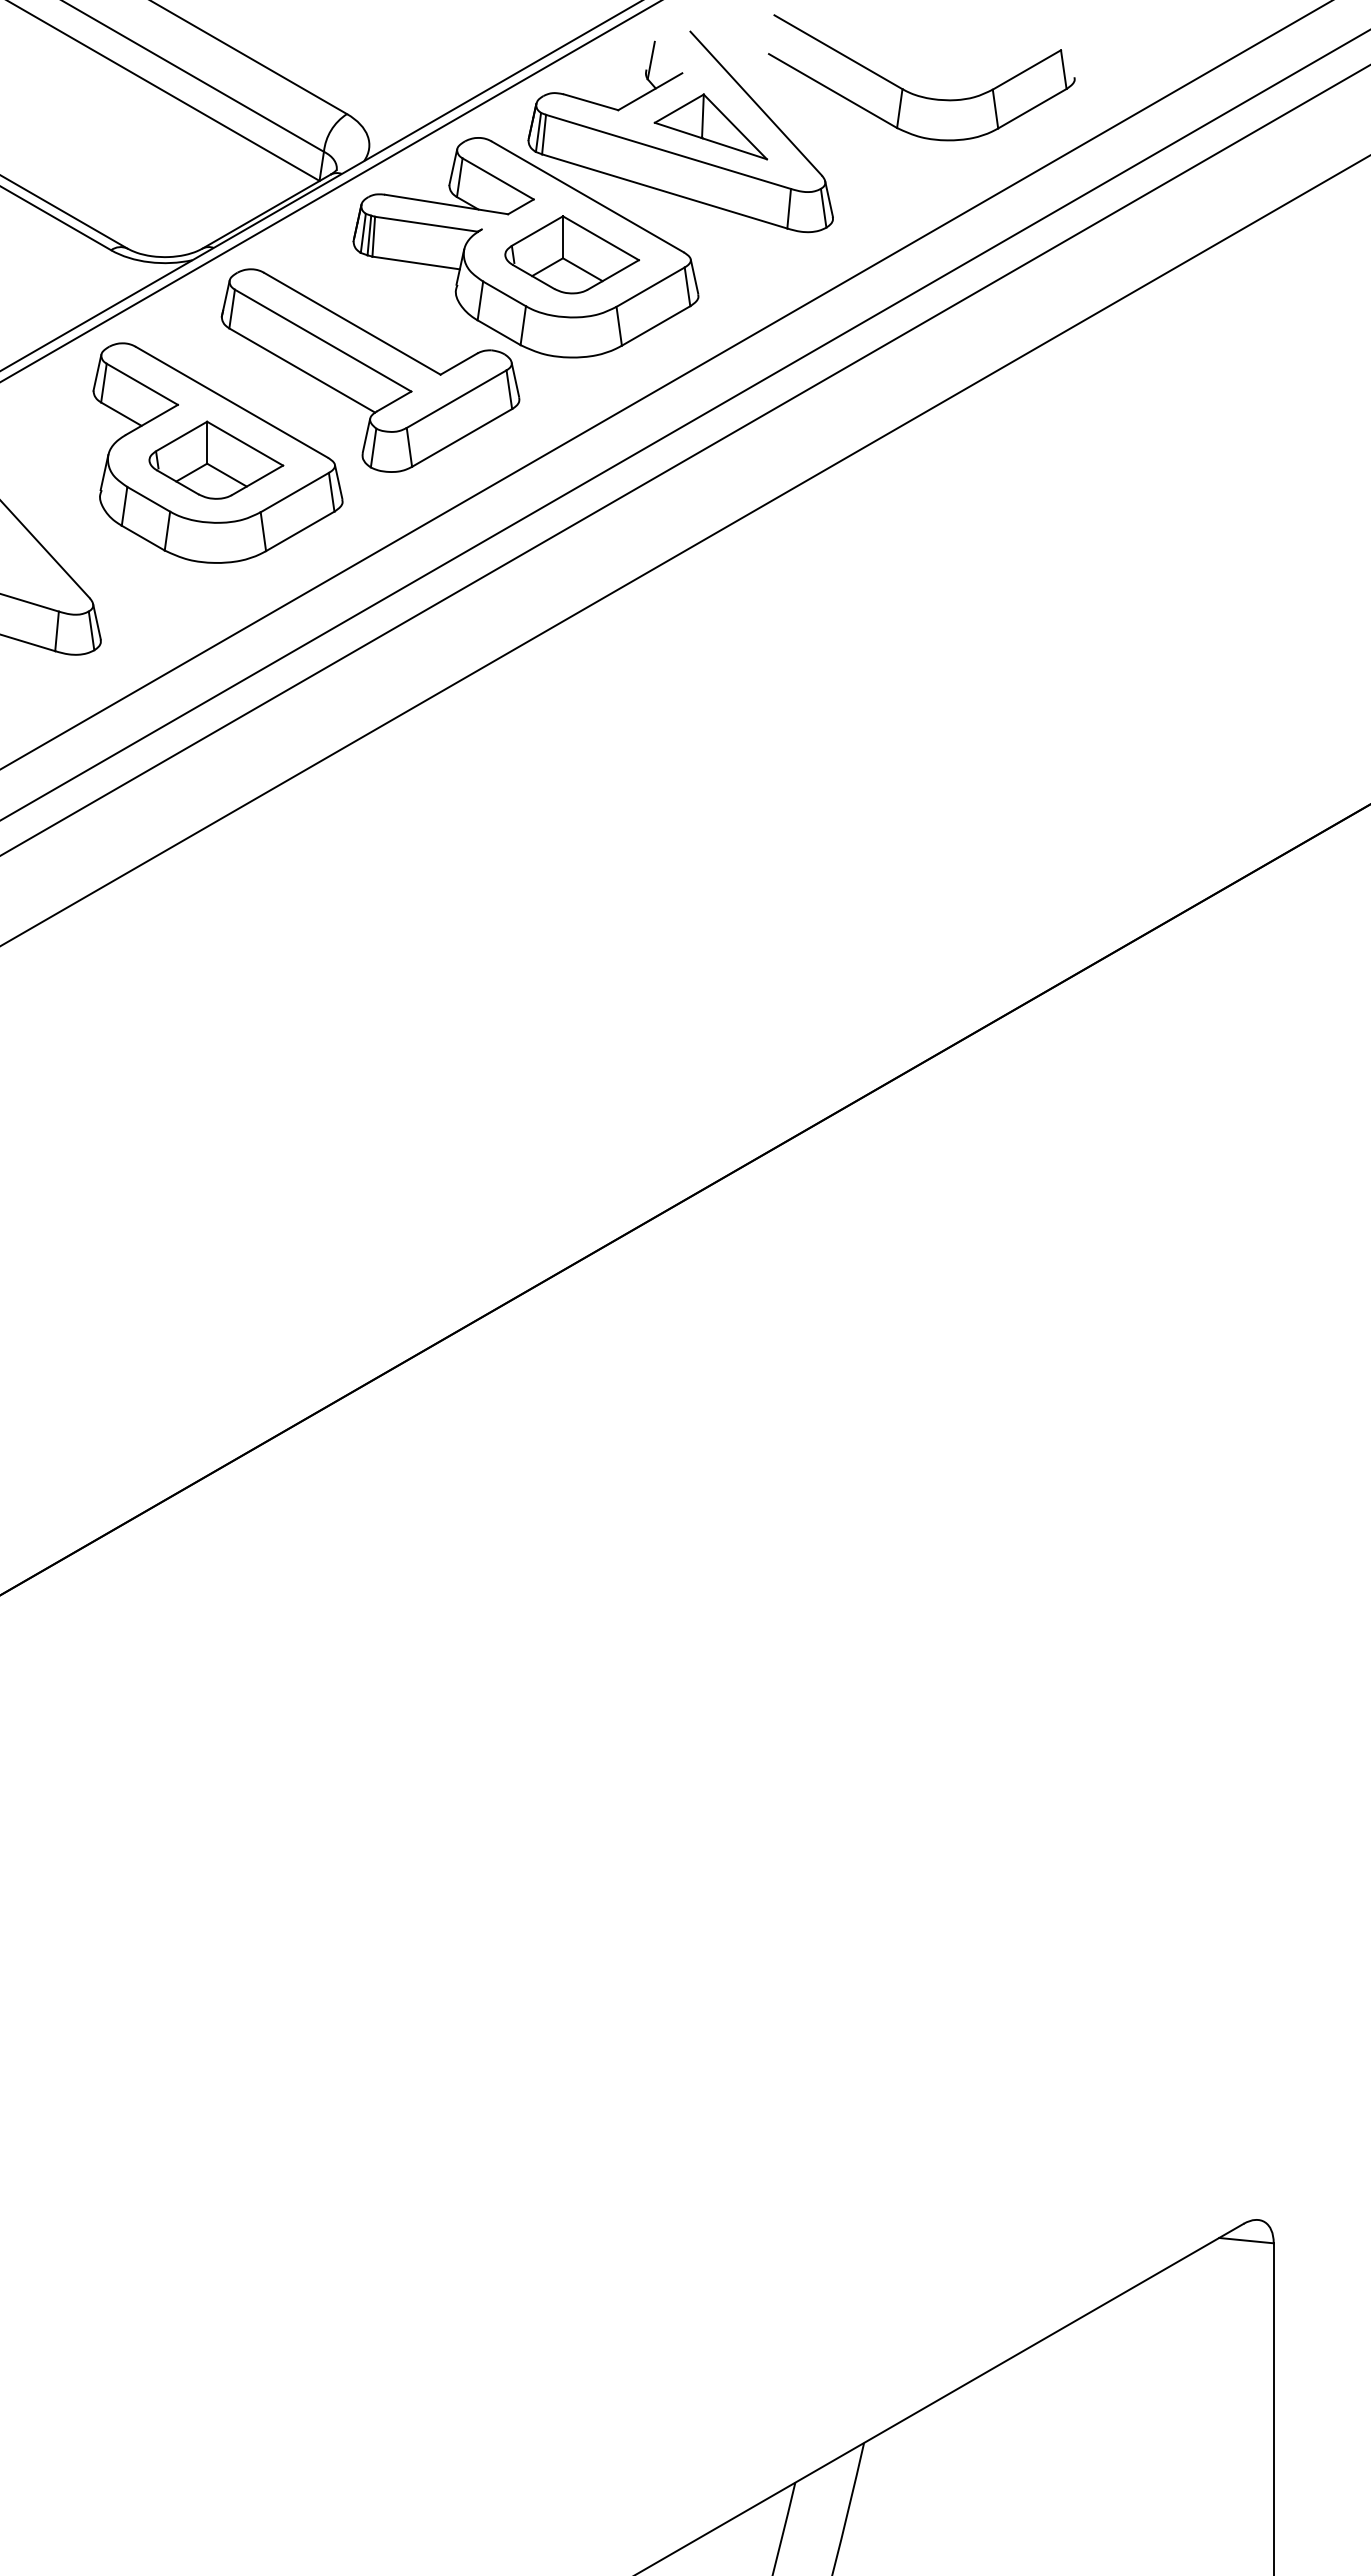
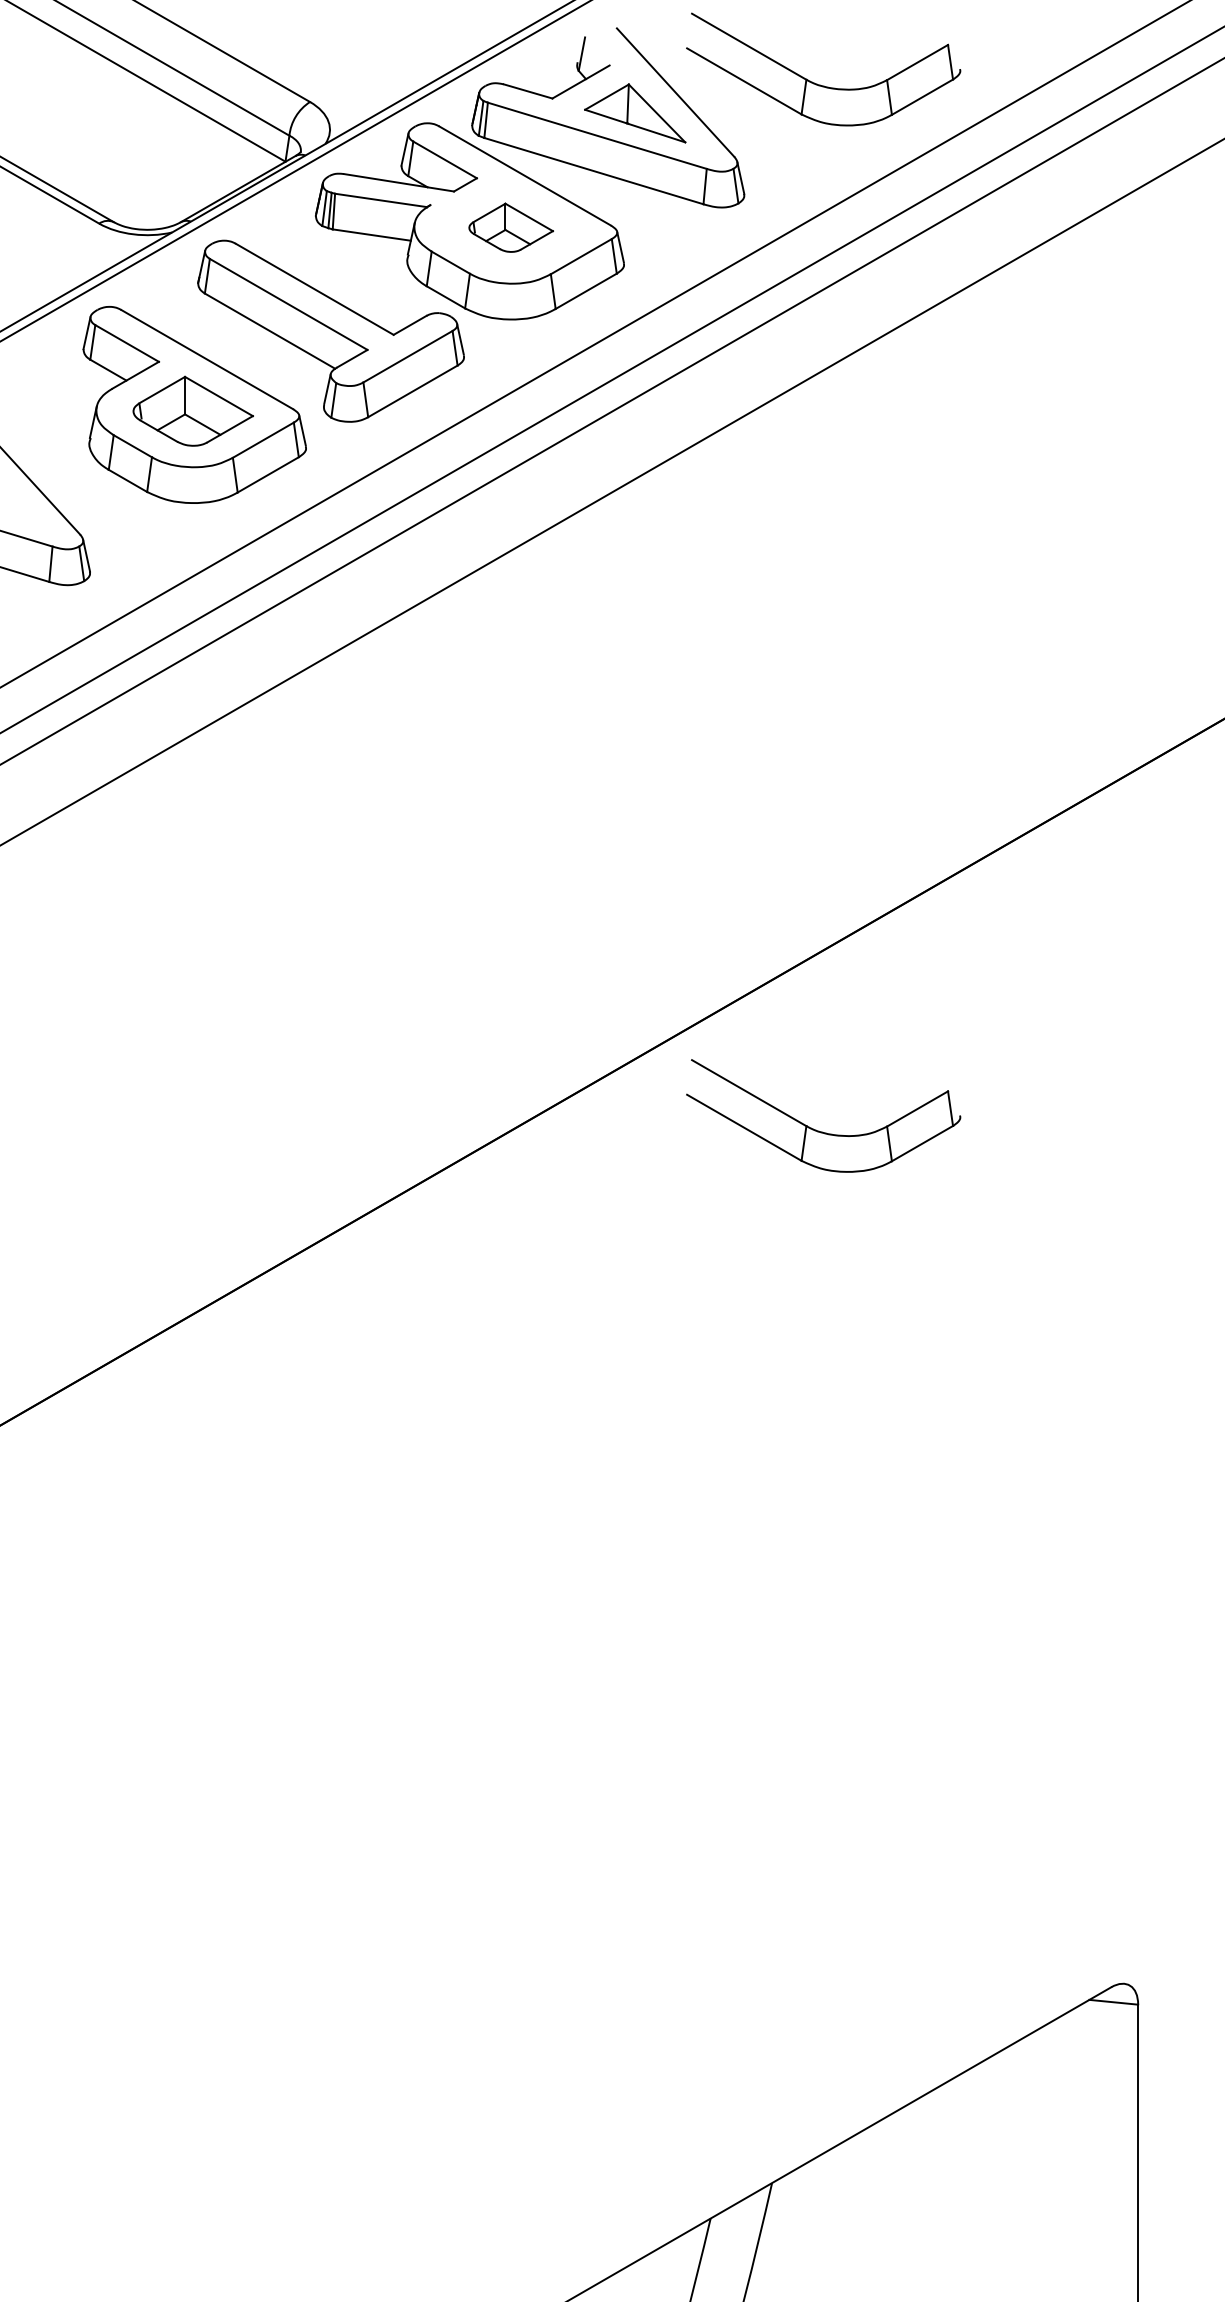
part: (571, 254) -> (510, 227), size x0.7
part: (914, 1264) -> (817, 1130), added

